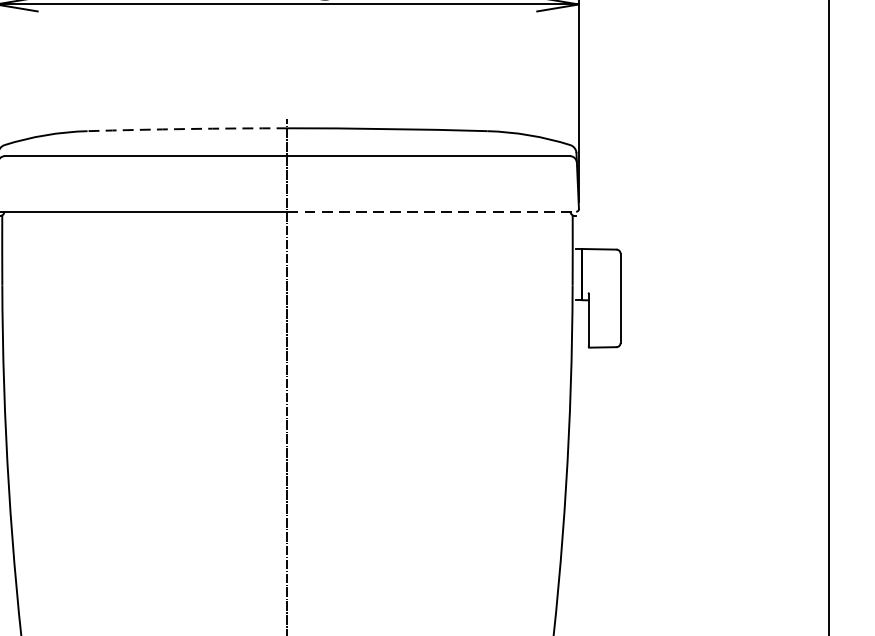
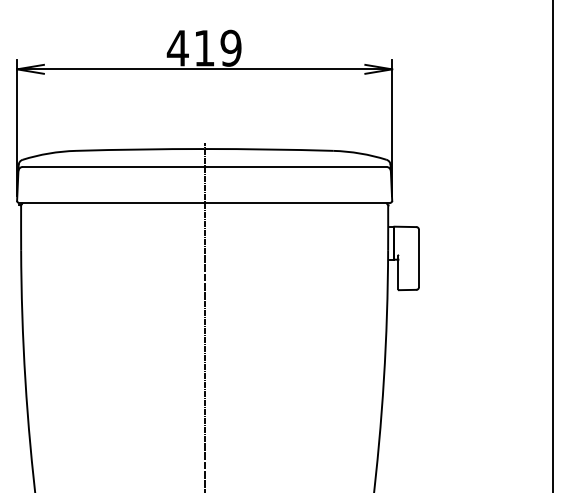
arc: (187, 129) -> (140, 149), dashed -> solid
line: (431, 211) -> (297, 202), dashed -> solid

